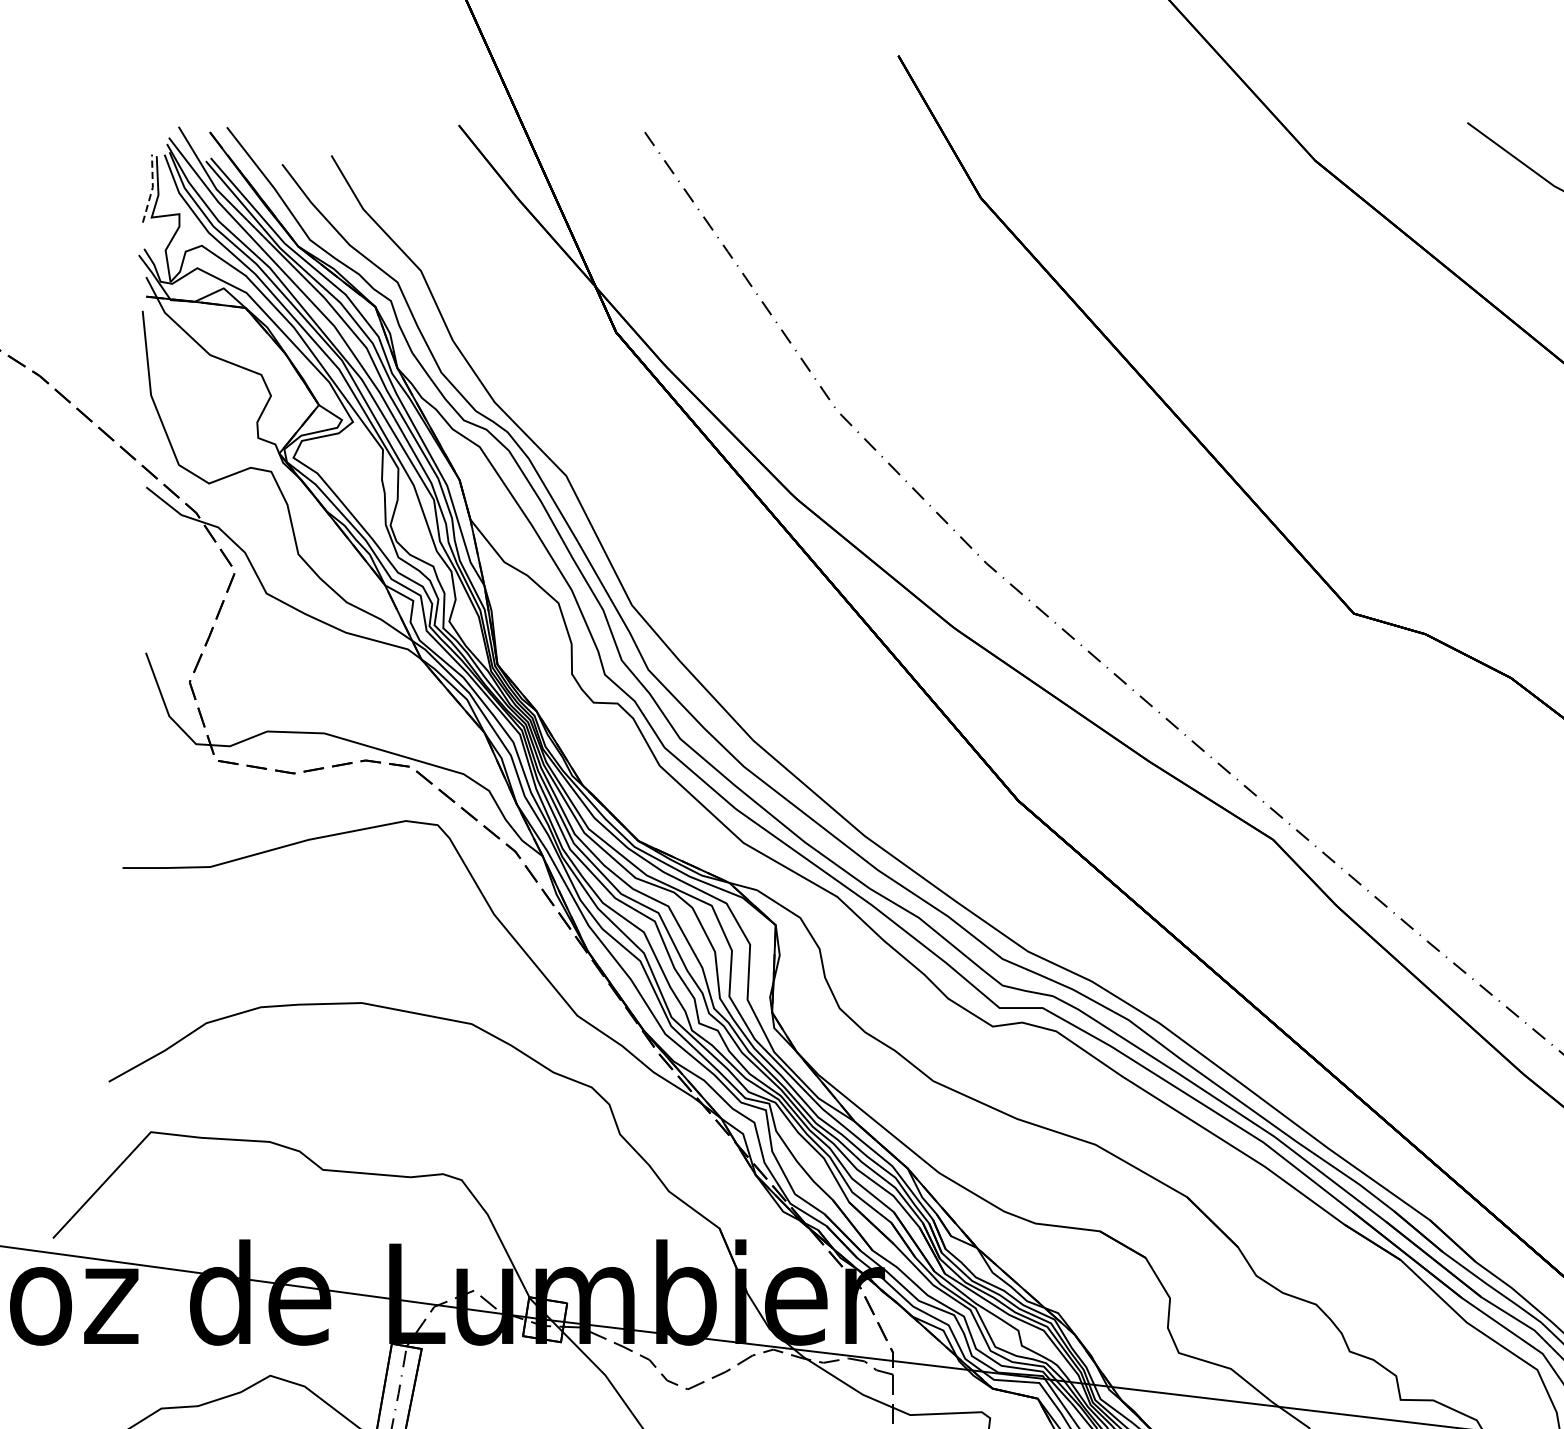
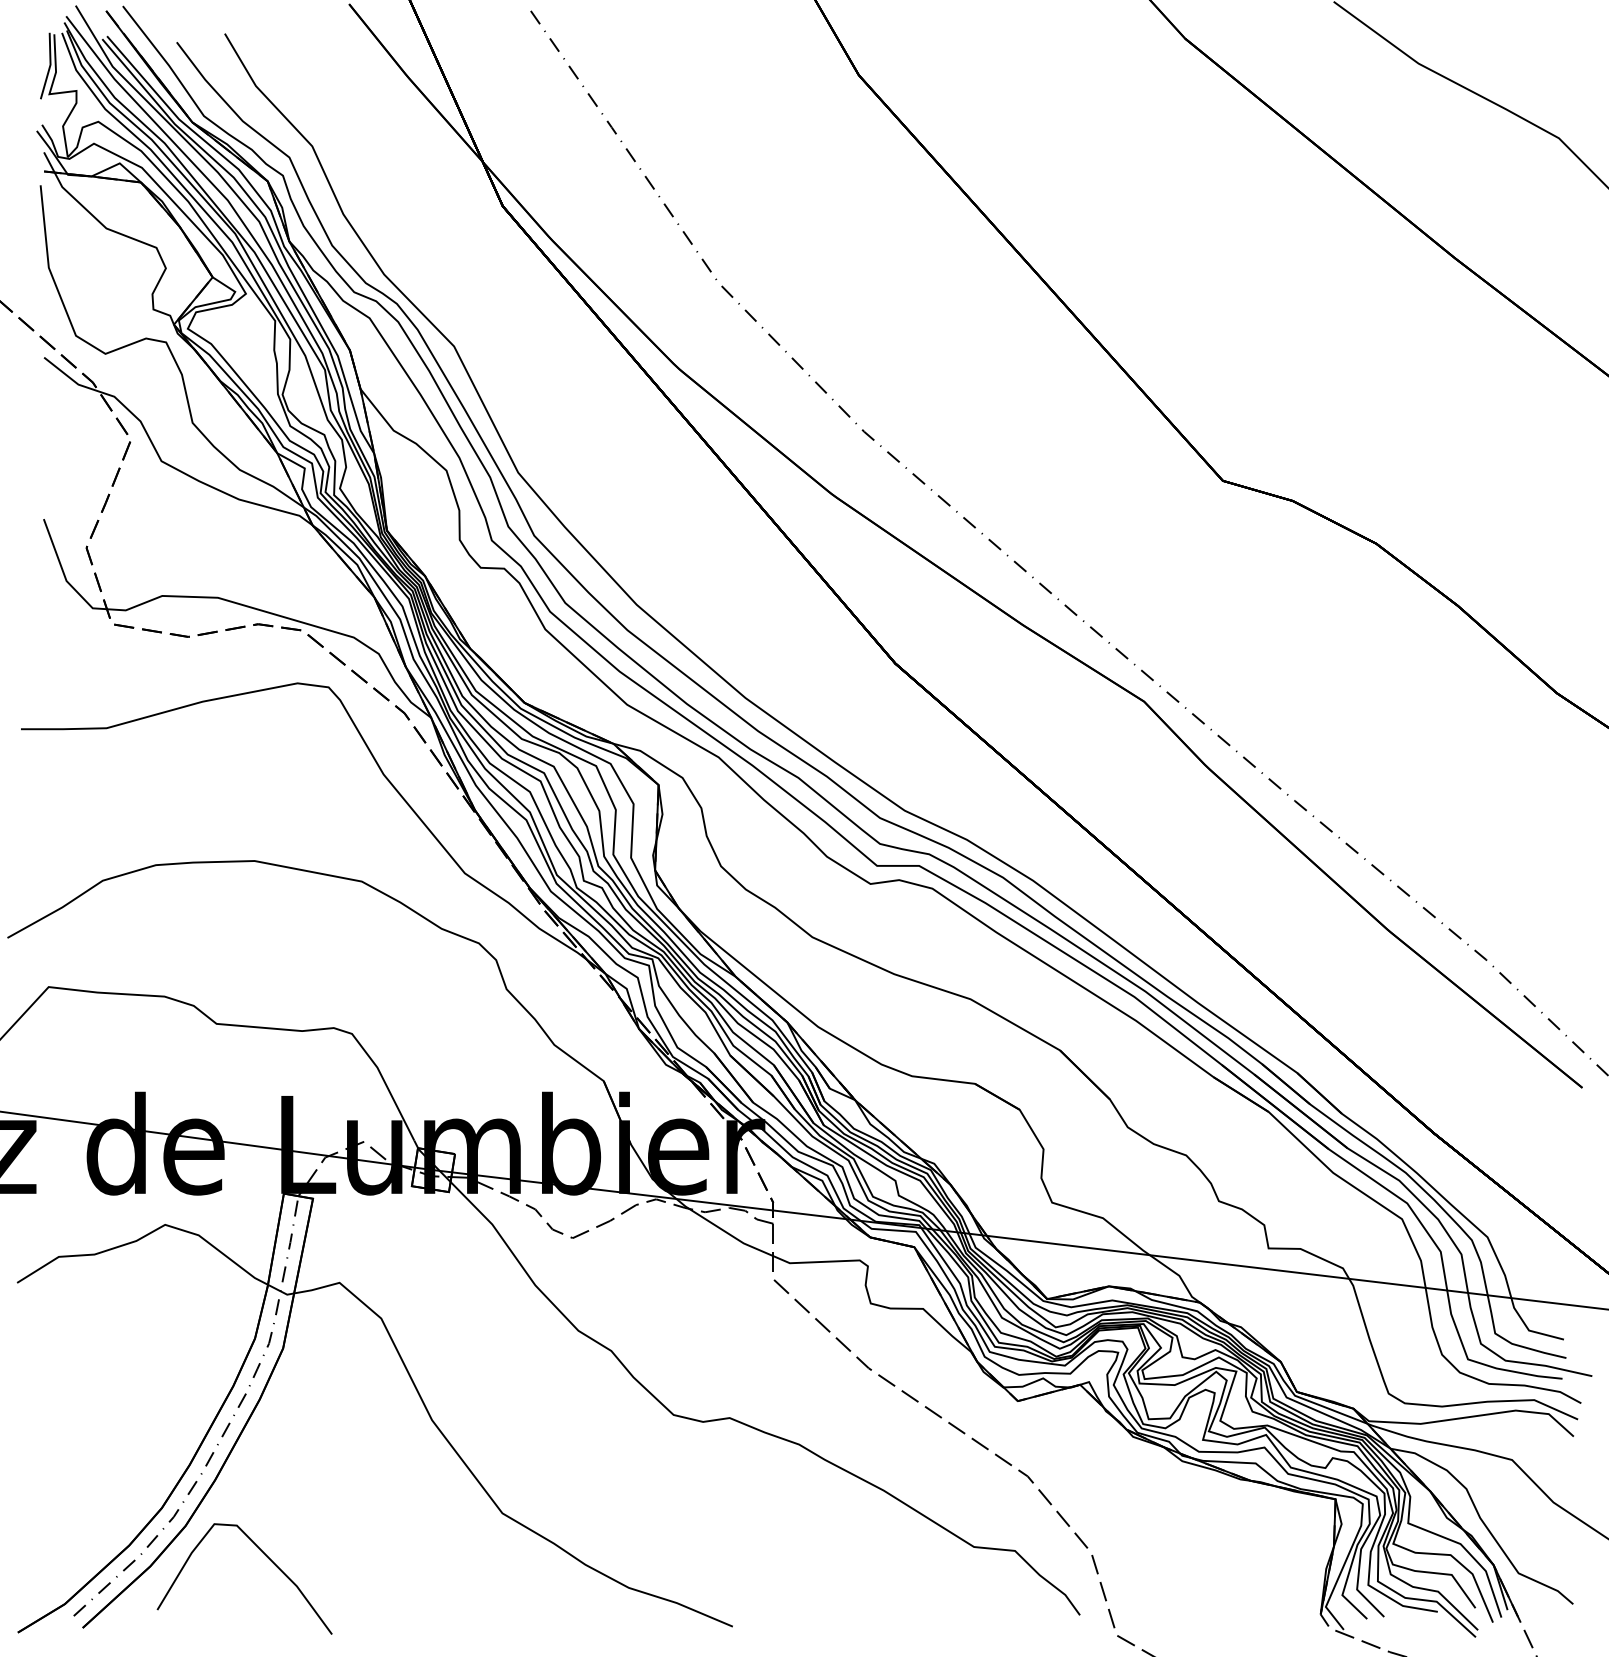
line: (152, 188) -> (50, 65), dashed -> solid

